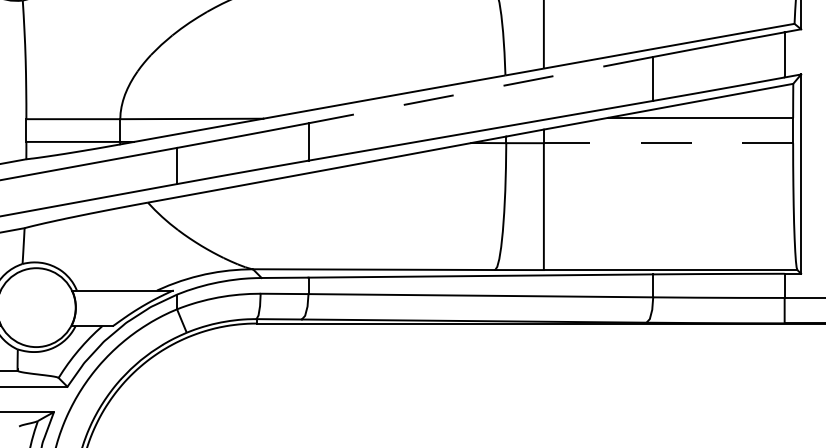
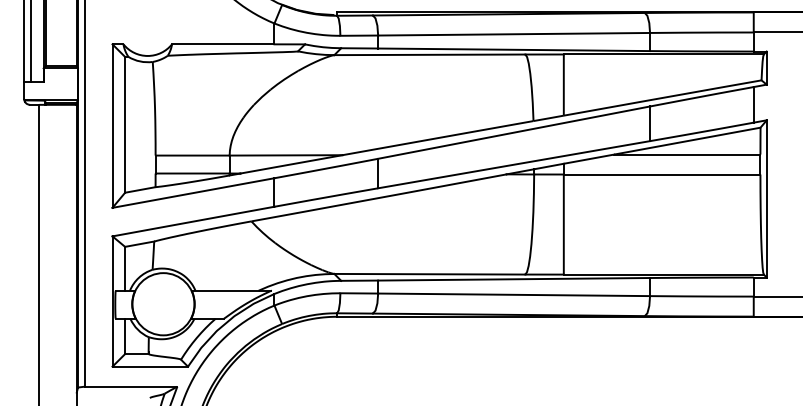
line: (480, 89) -> (513, 132), dashed -> solid
line: (667, 143) -> (661, 174), dashed -> solid

